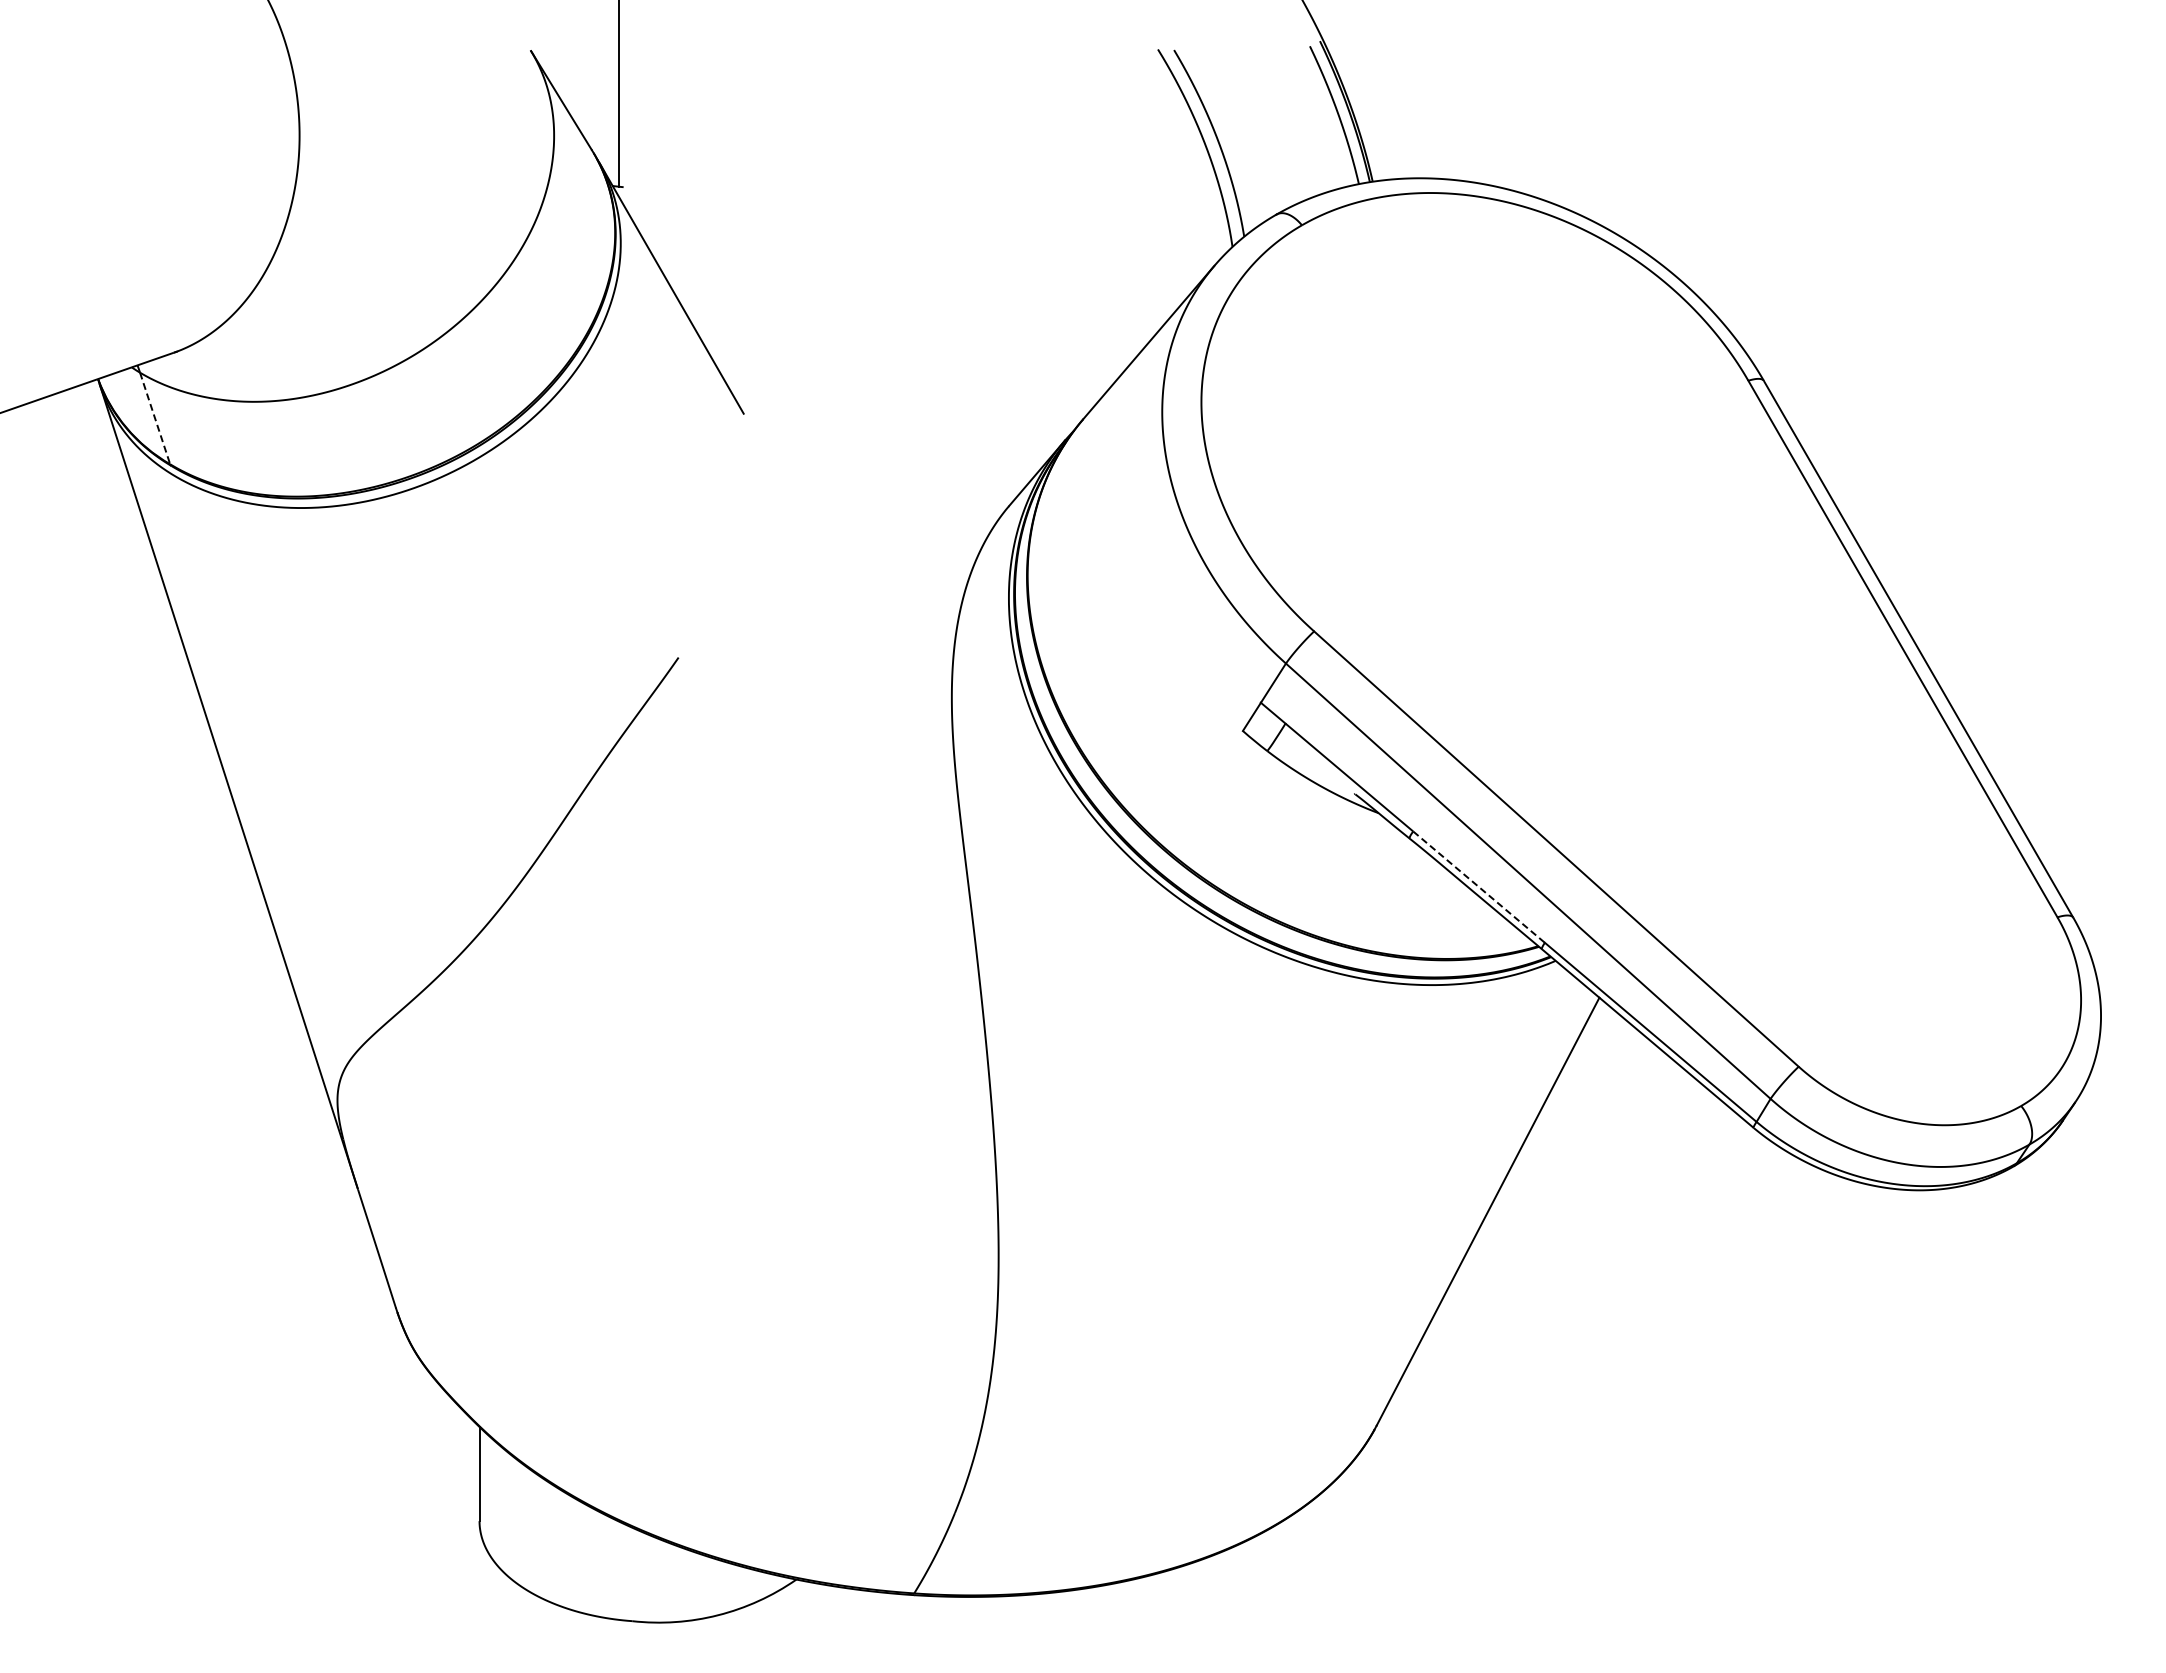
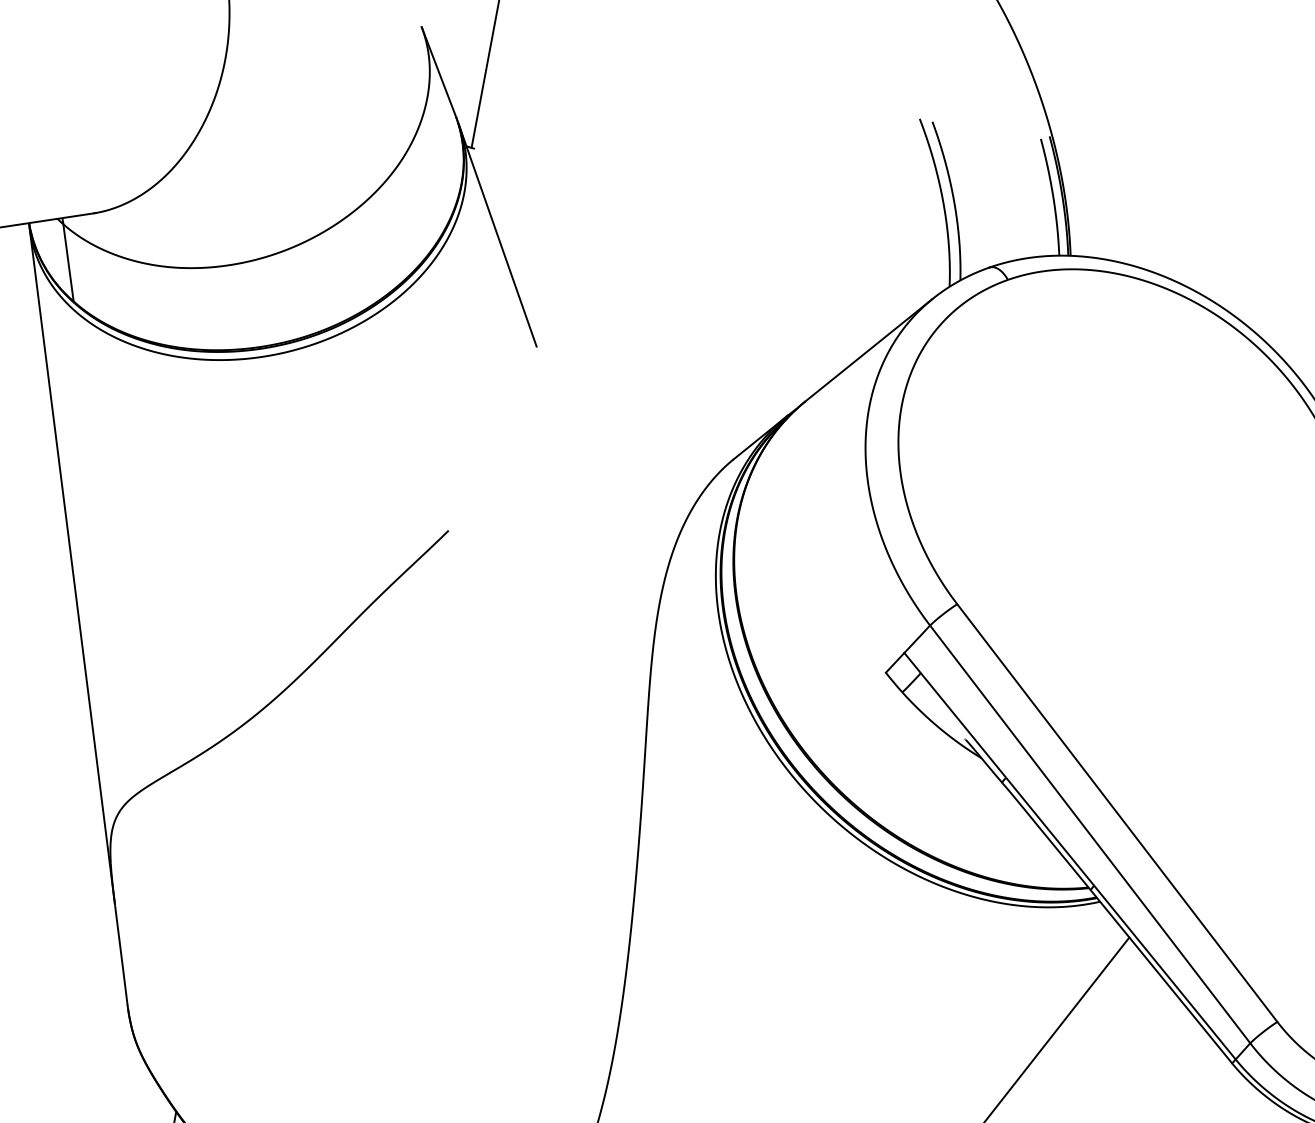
line: (155, 418) -> (68, 262), dashed -> solid
line: (1479, 887) -> (1050, 832), dashed -> solid

